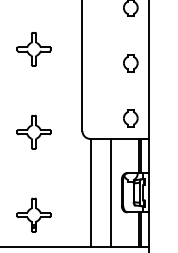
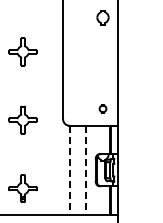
part: (130, 62) -> (102, 62), removed
part: (130, 117) -> (102, 108), size x0.6
line: (91, 193) -> (70, 170), solid -> dashed
line: (110, 193) -> (86, 170), solid -> dashed

